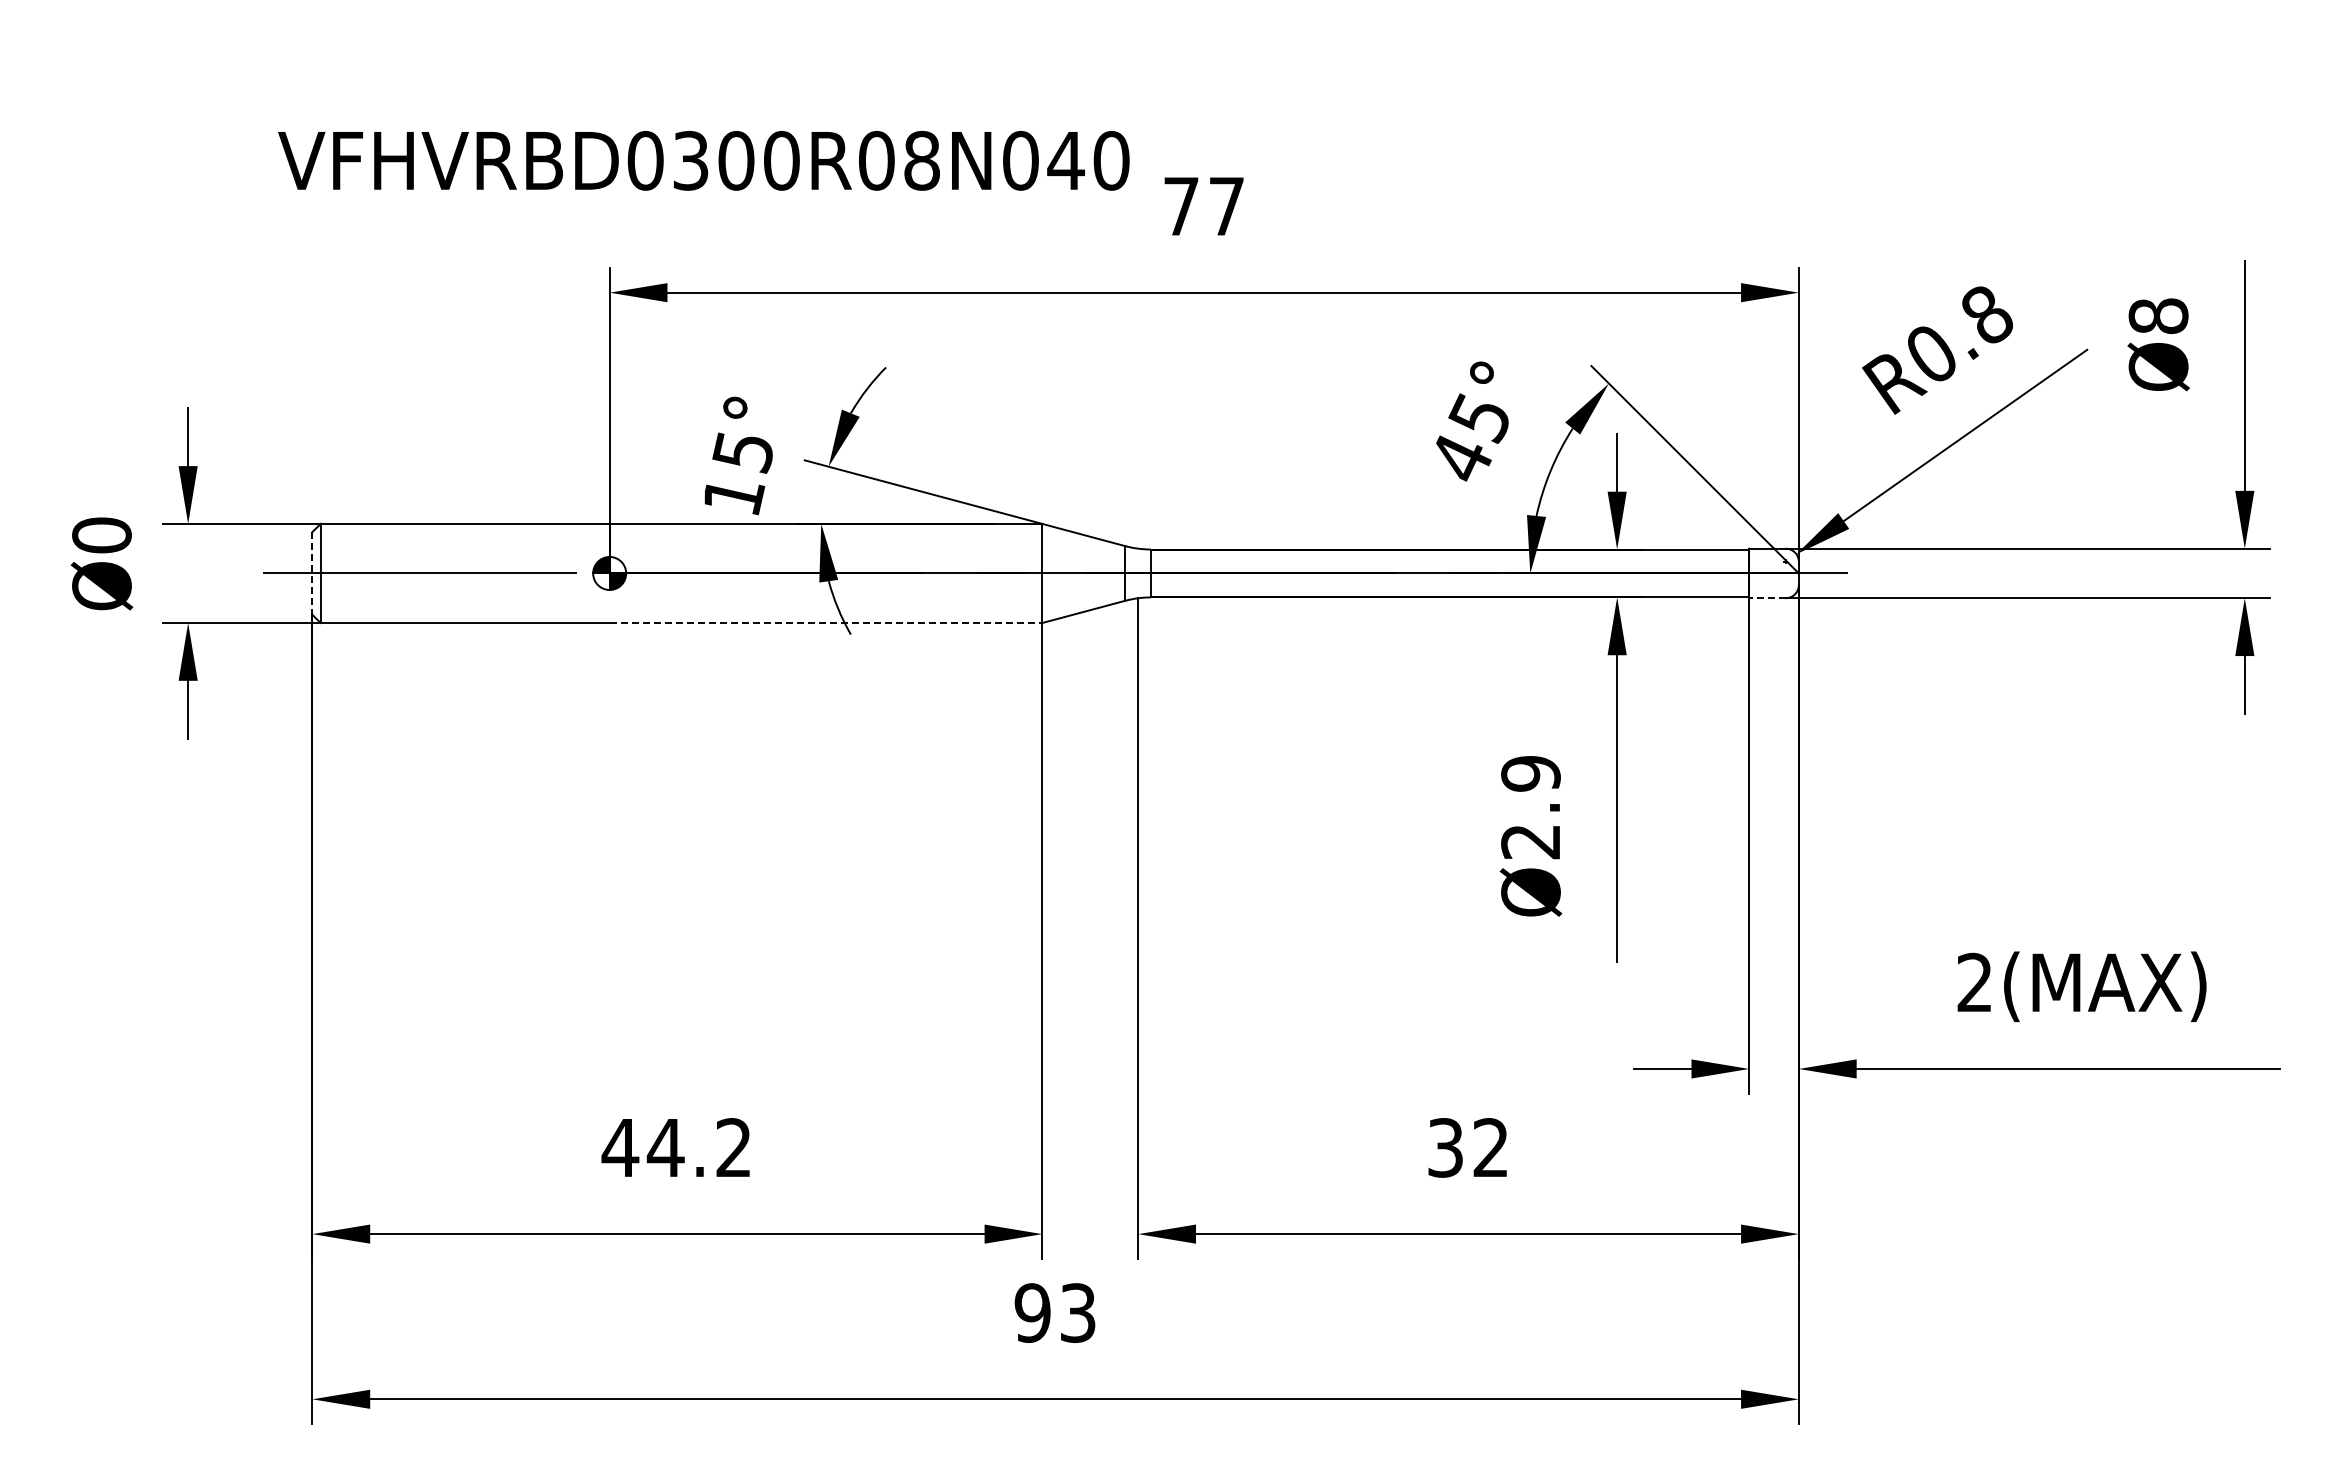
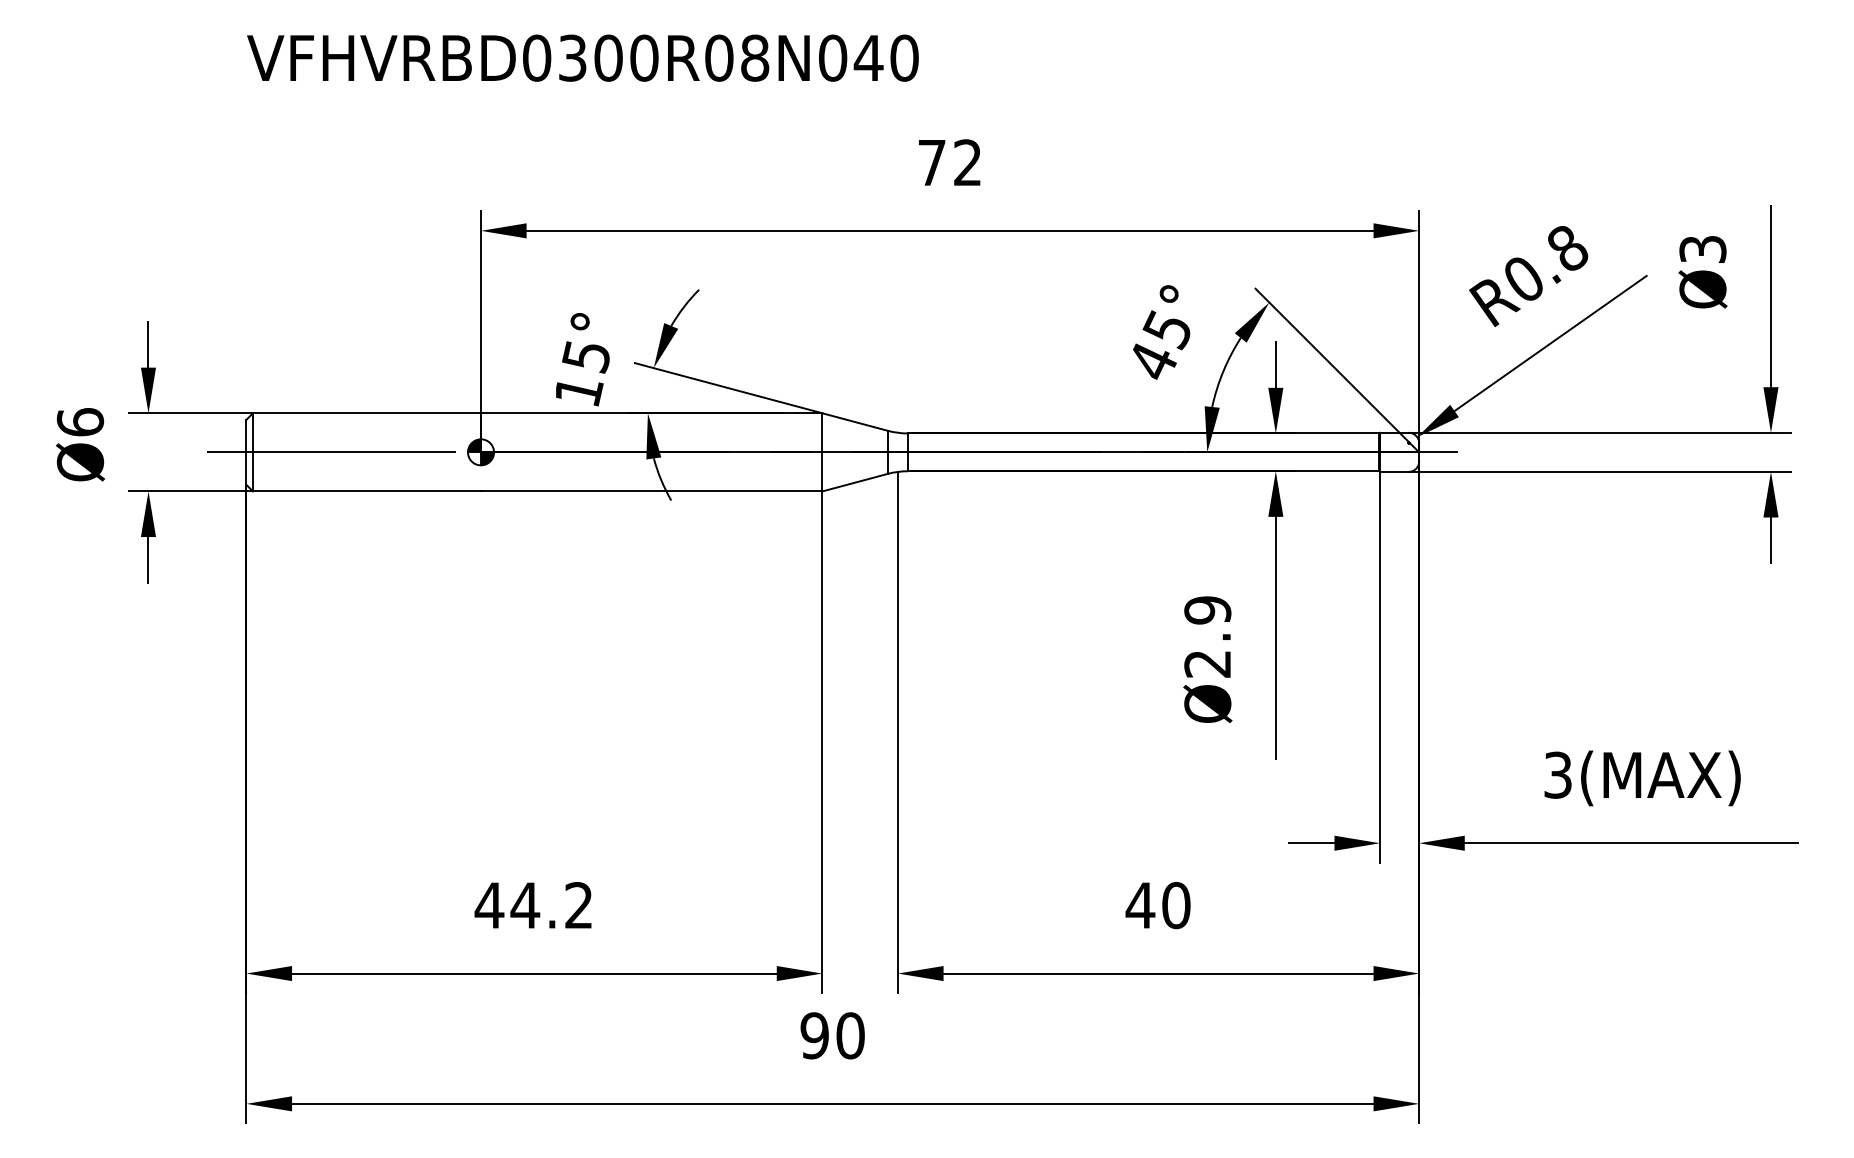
text: (703, 160) -> (582, 57), moved
text: (1226, 205) -> (967, 162), 77 -> 72
text: (2158, 315) -> (1702, 248), Ø8 -> Ø3
text: (101, 535) -> (80, 422), Ø0 -> Ø6
line: (312, 573) -> (246, 452), dashed -> solid
line: (1766, 598) -> (1393, 472), dashed -> solid
line: (826, 623) -> (652, 491), dashed -> solid
text: (1974, 982) -> (1557, 775), 2(MAX) -> 3(MAX)
text: (1467, 1147) -> (1157, 905), 32 -> 40
text: (1078, 1312) -> (850, 1035), 93 -> 90

